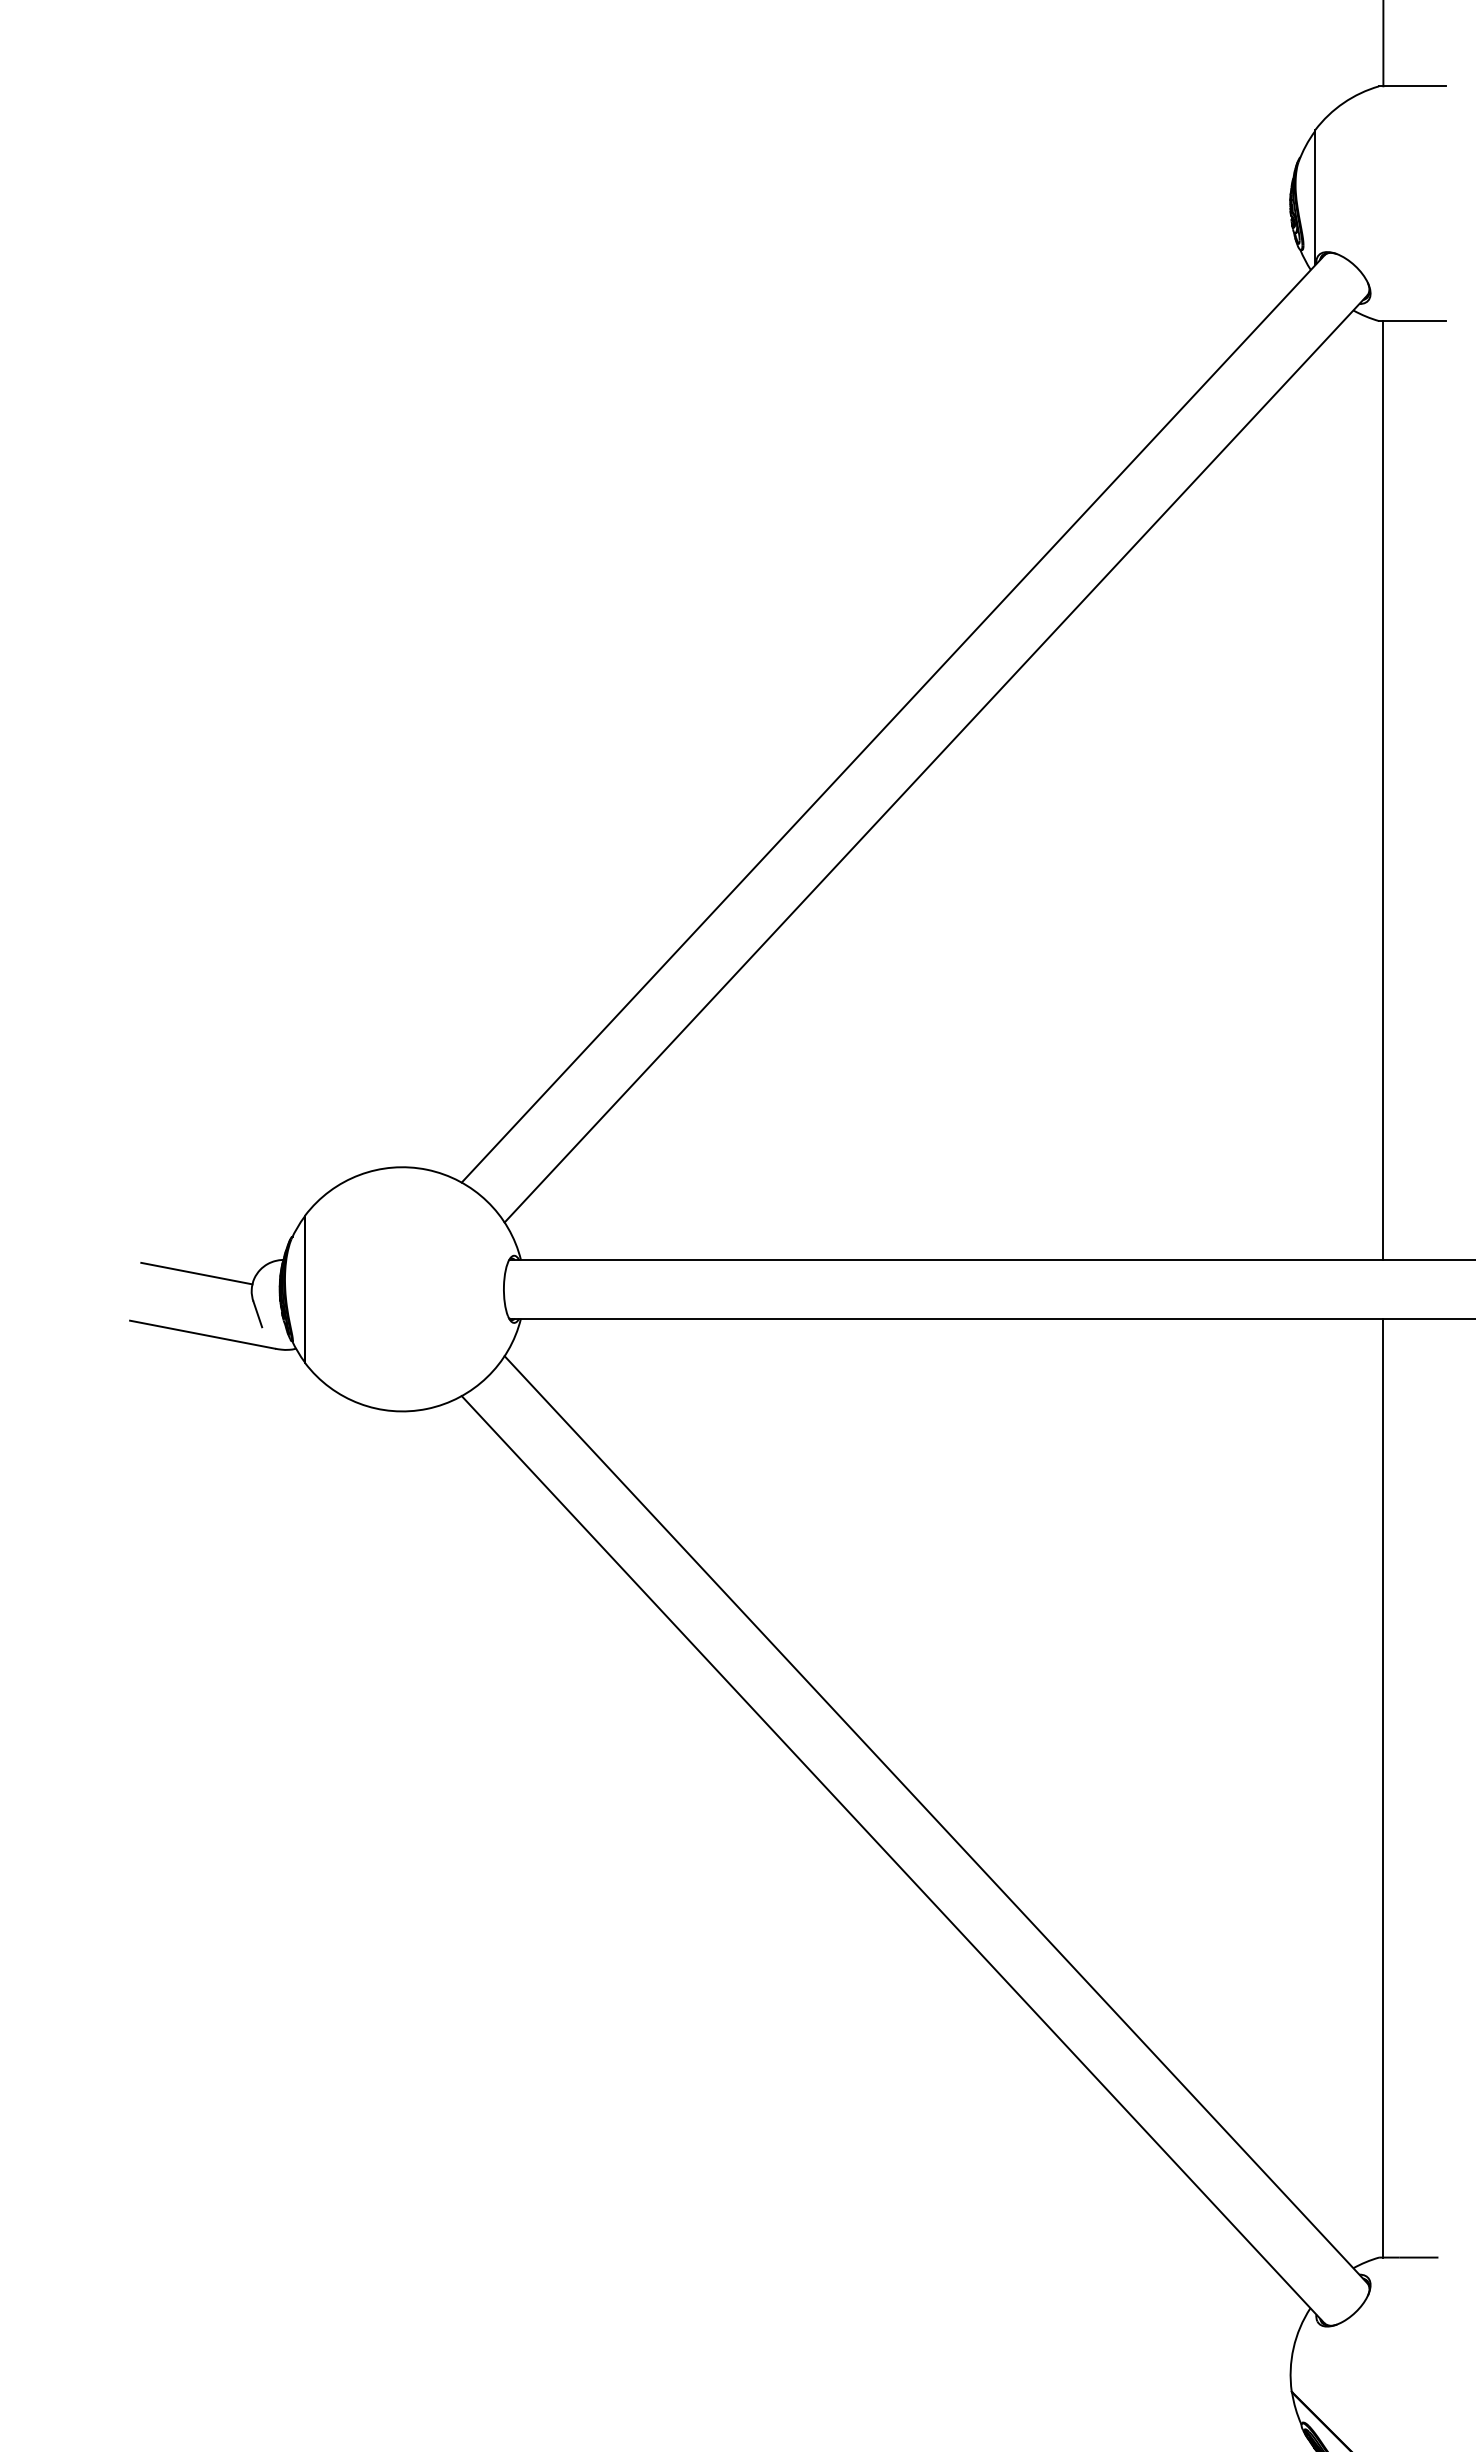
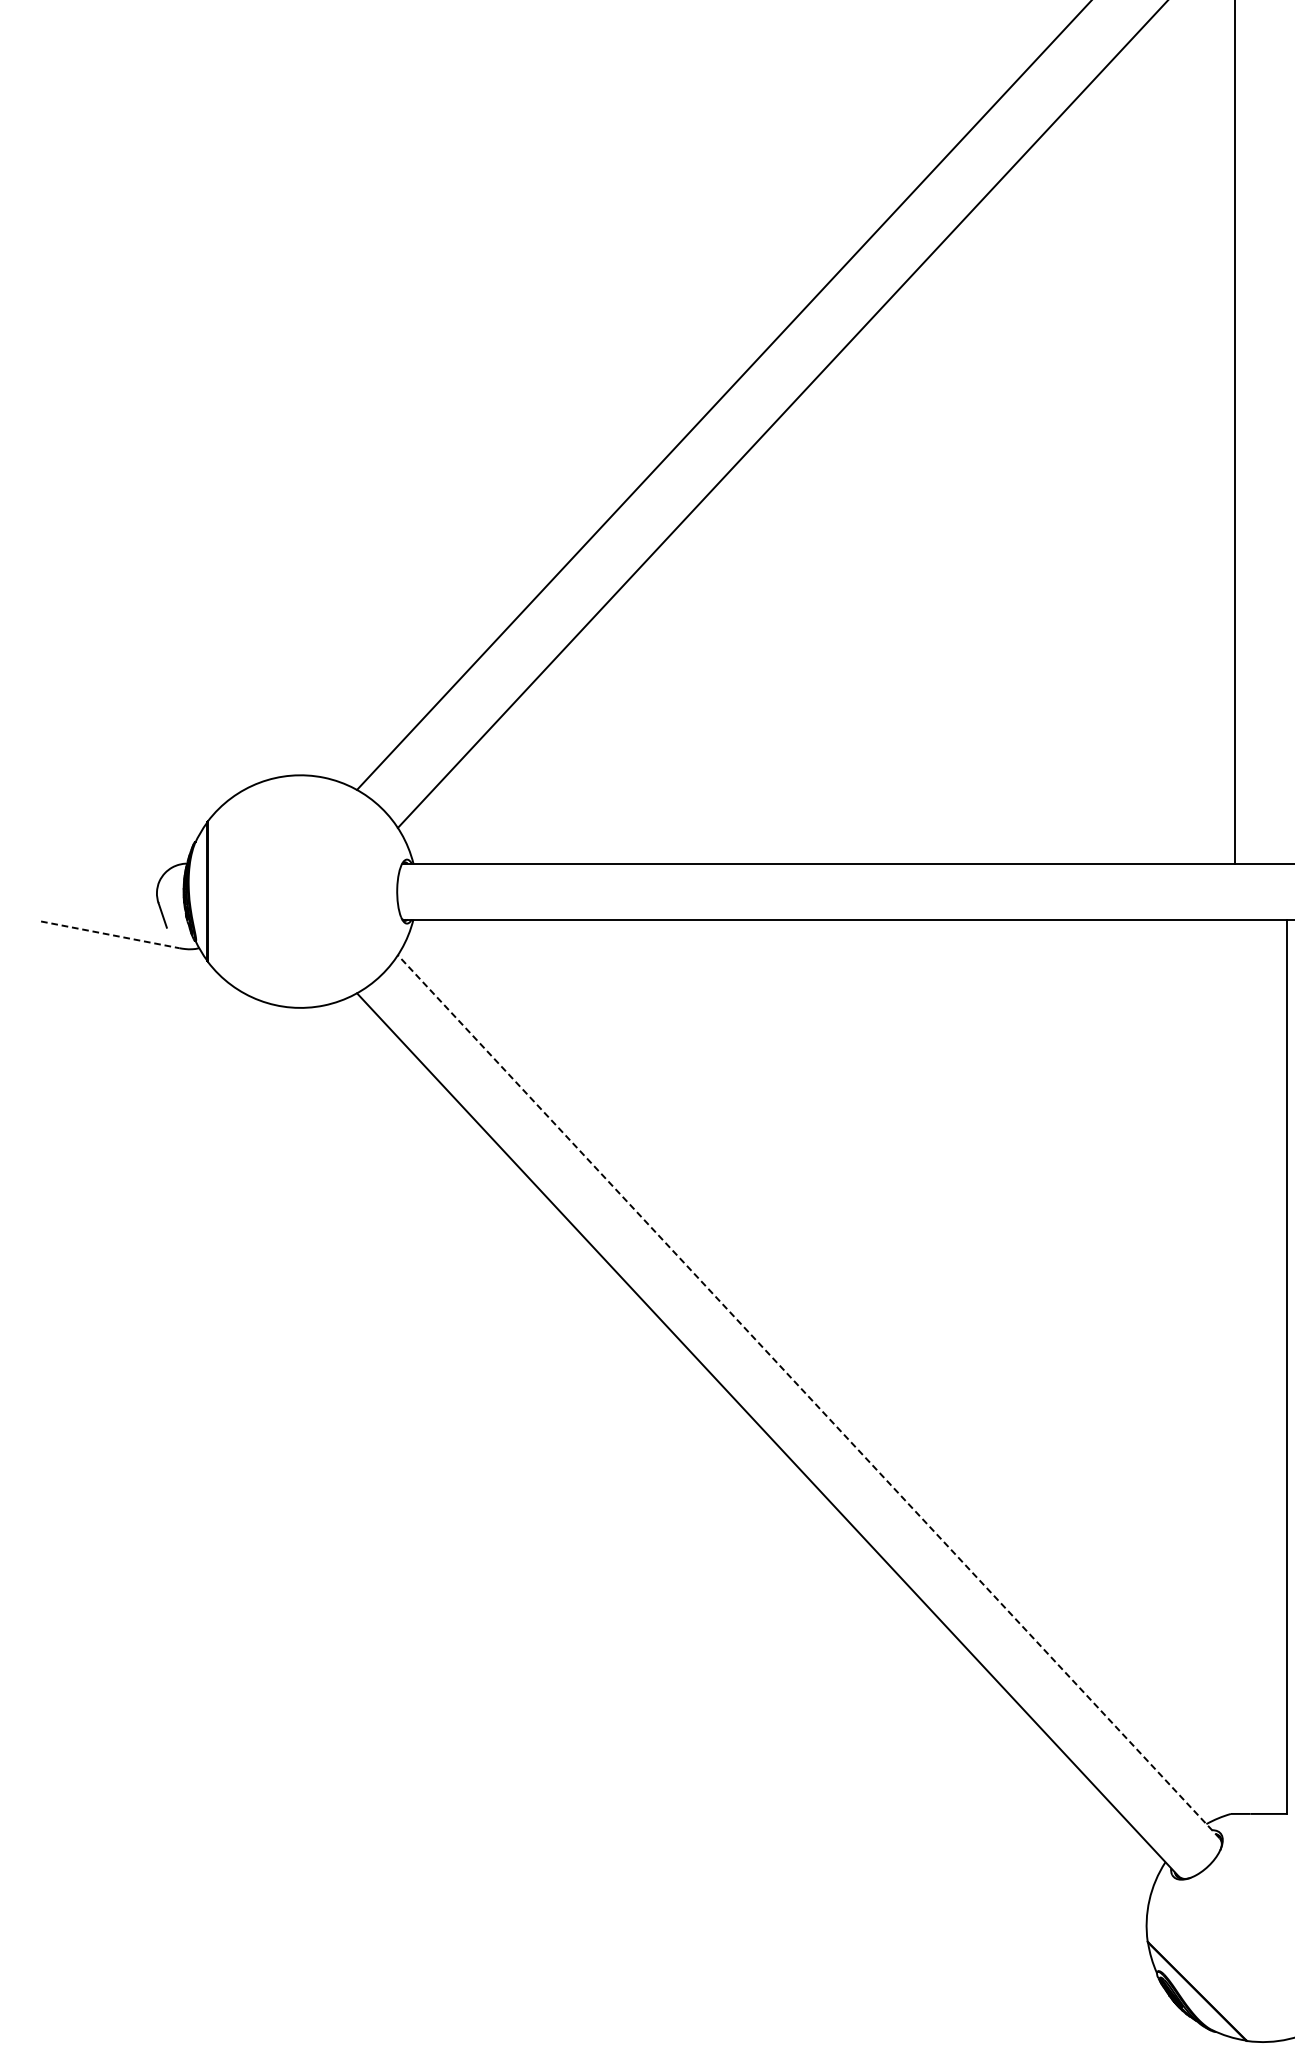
line: (196, 1273) -> (104, 876), removed
line: (202, 1334) -> (110, 934), solid -> dashed
line: (1383, 1787) -> (1287, 1366), moved
line: (935, 1819) -> (808, 1396), solid -> dashed

